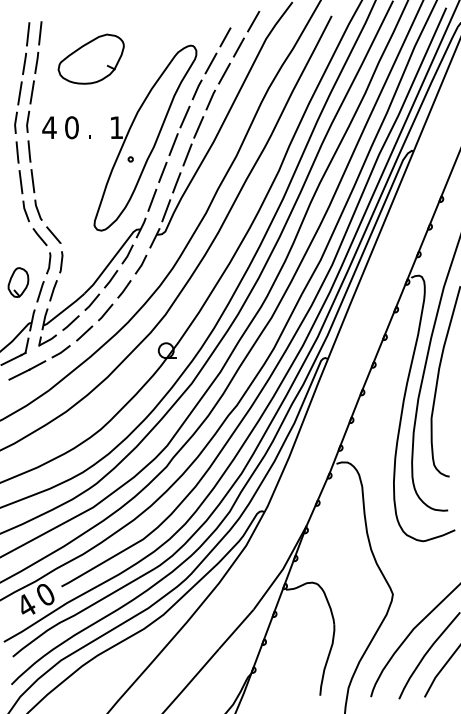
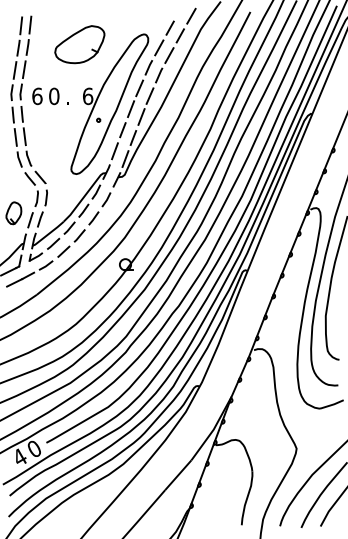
part: (90, 59) -> (79, 44), moved
text: (48, 127) -> (36, 96), 4 -> 6
text: (117, 127) -> (88, 96), 1 -> 6

